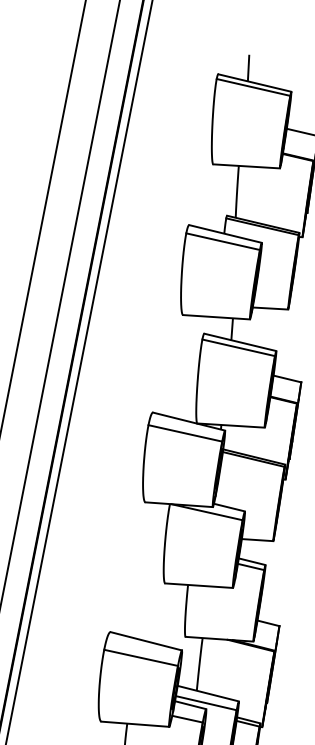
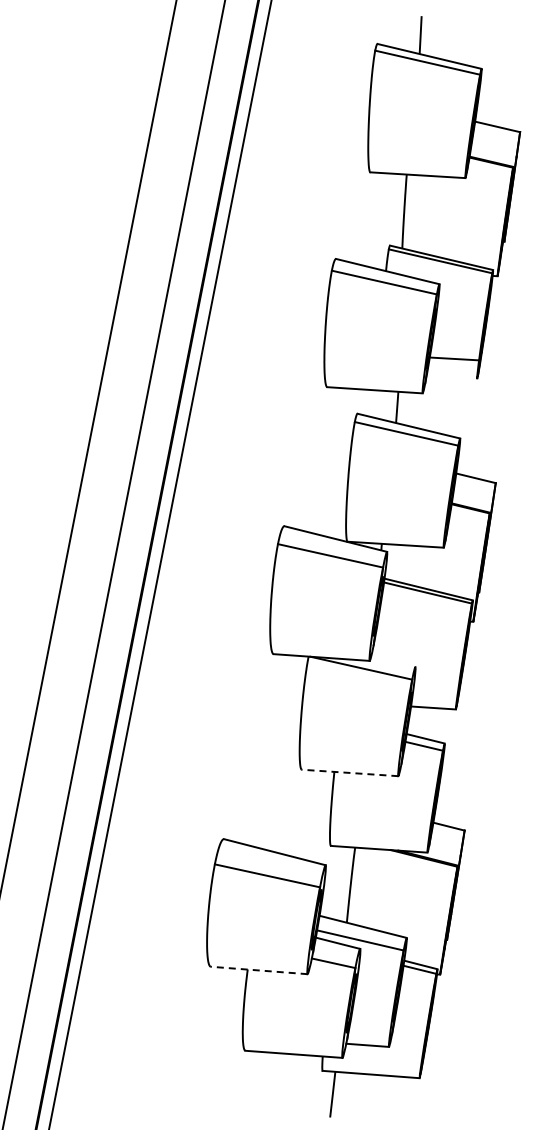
line: (270, 308) -> (452, 358), moved
line: (229, 507) -> (393, 661), removed
line: (198, 585) -> (349, 772), solid -> dashed
line: (135, 724) -> (259, 970), solid -> dashed

